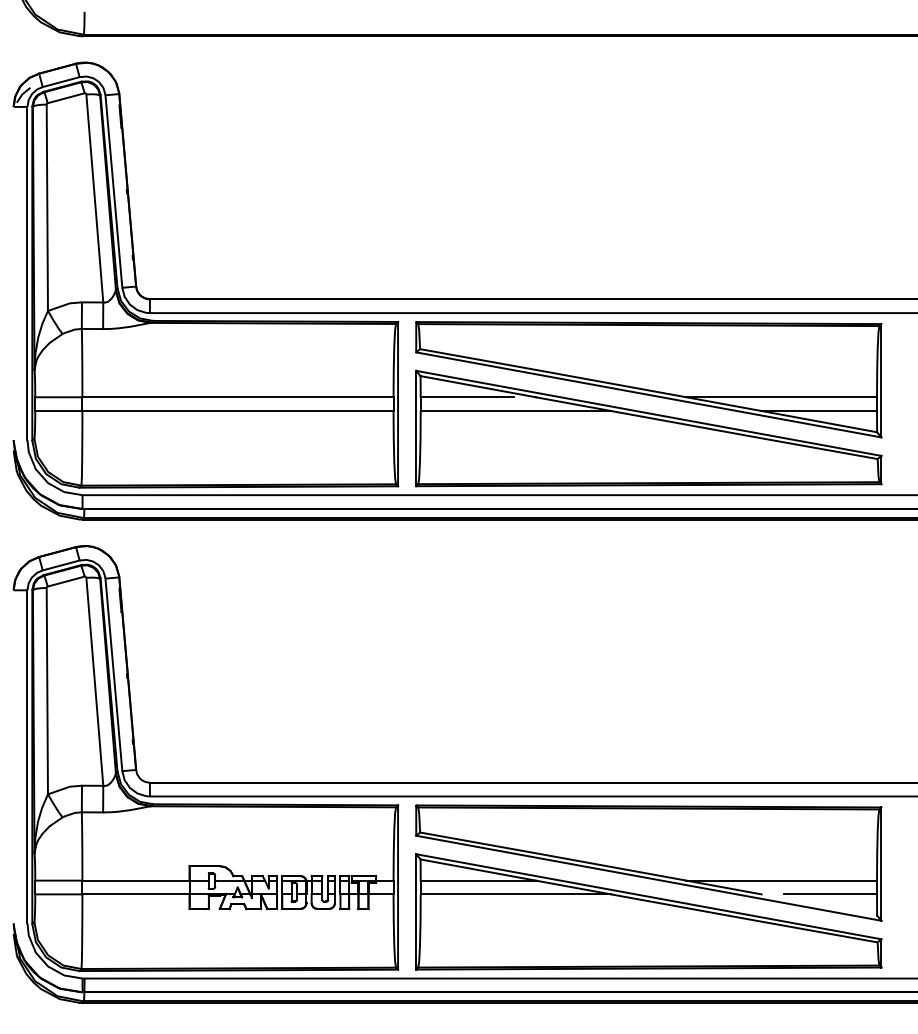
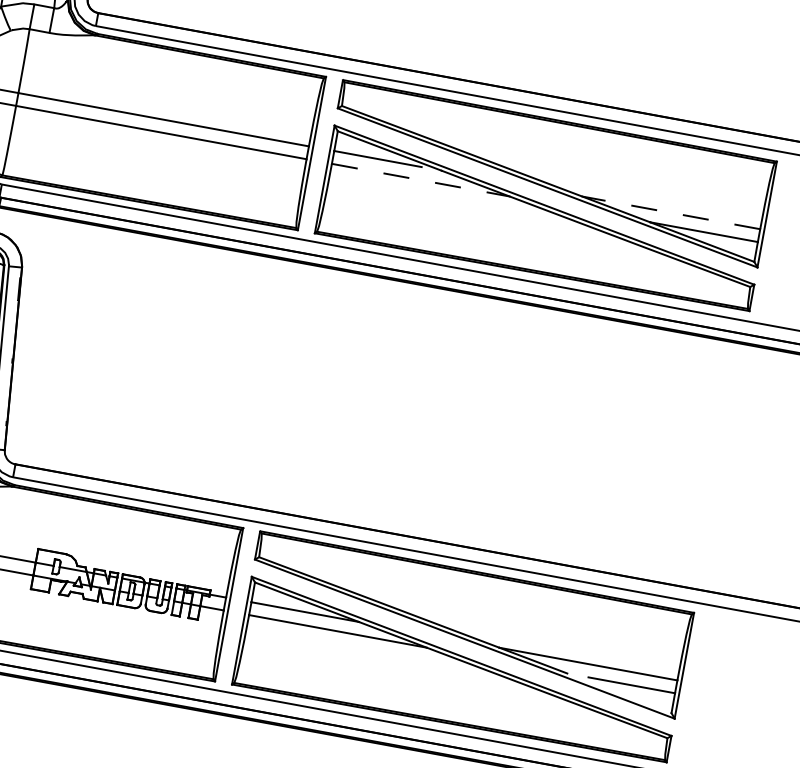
line: (781, 397) -> (671, 213), solid -> dashed
line: (516, 411) -> (421, 180), solid -> dashed

